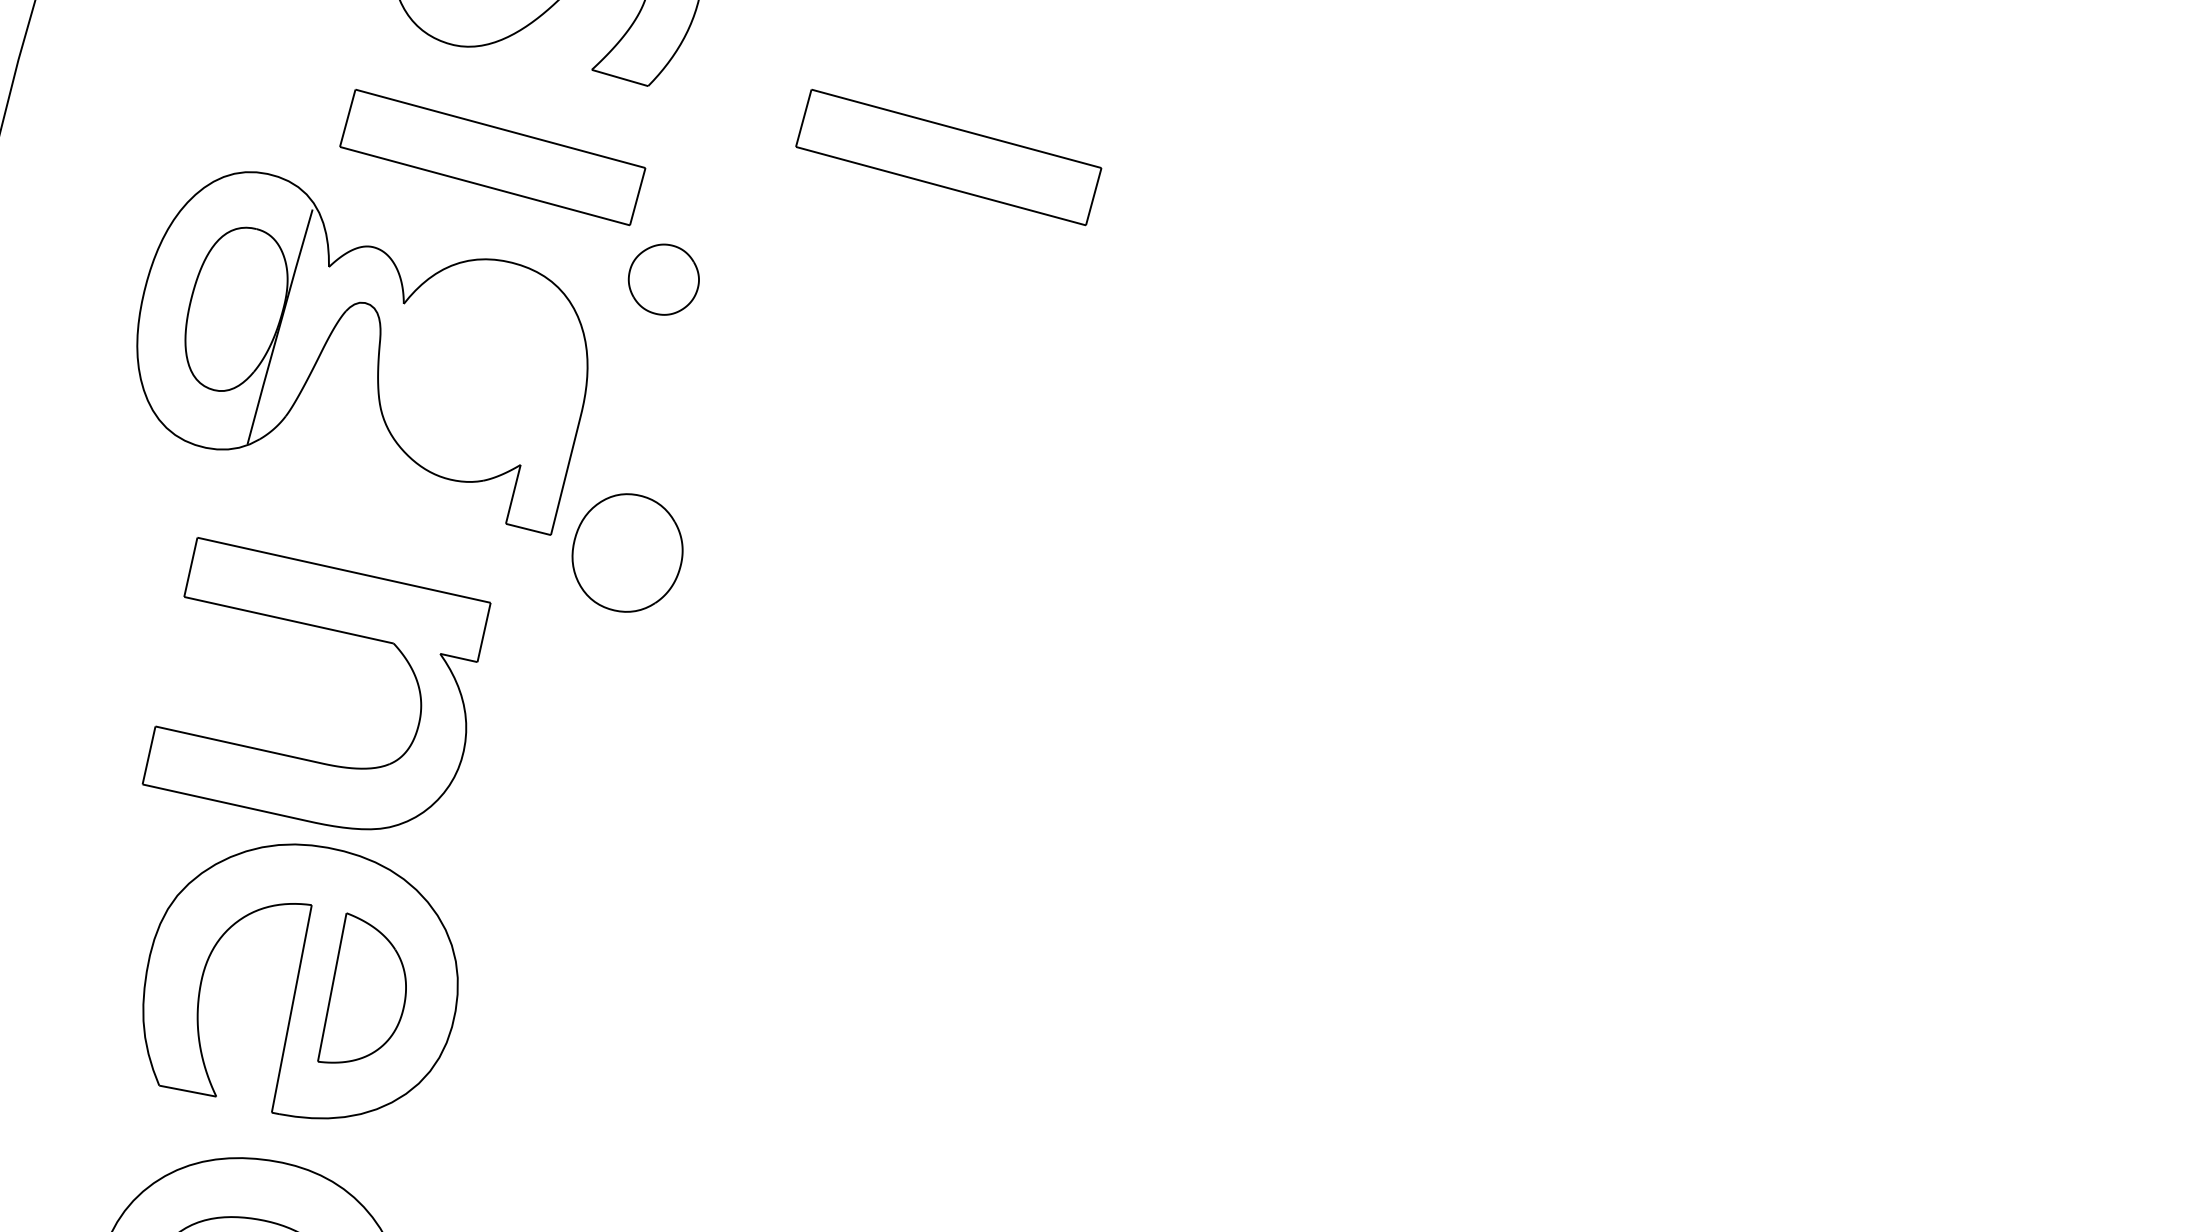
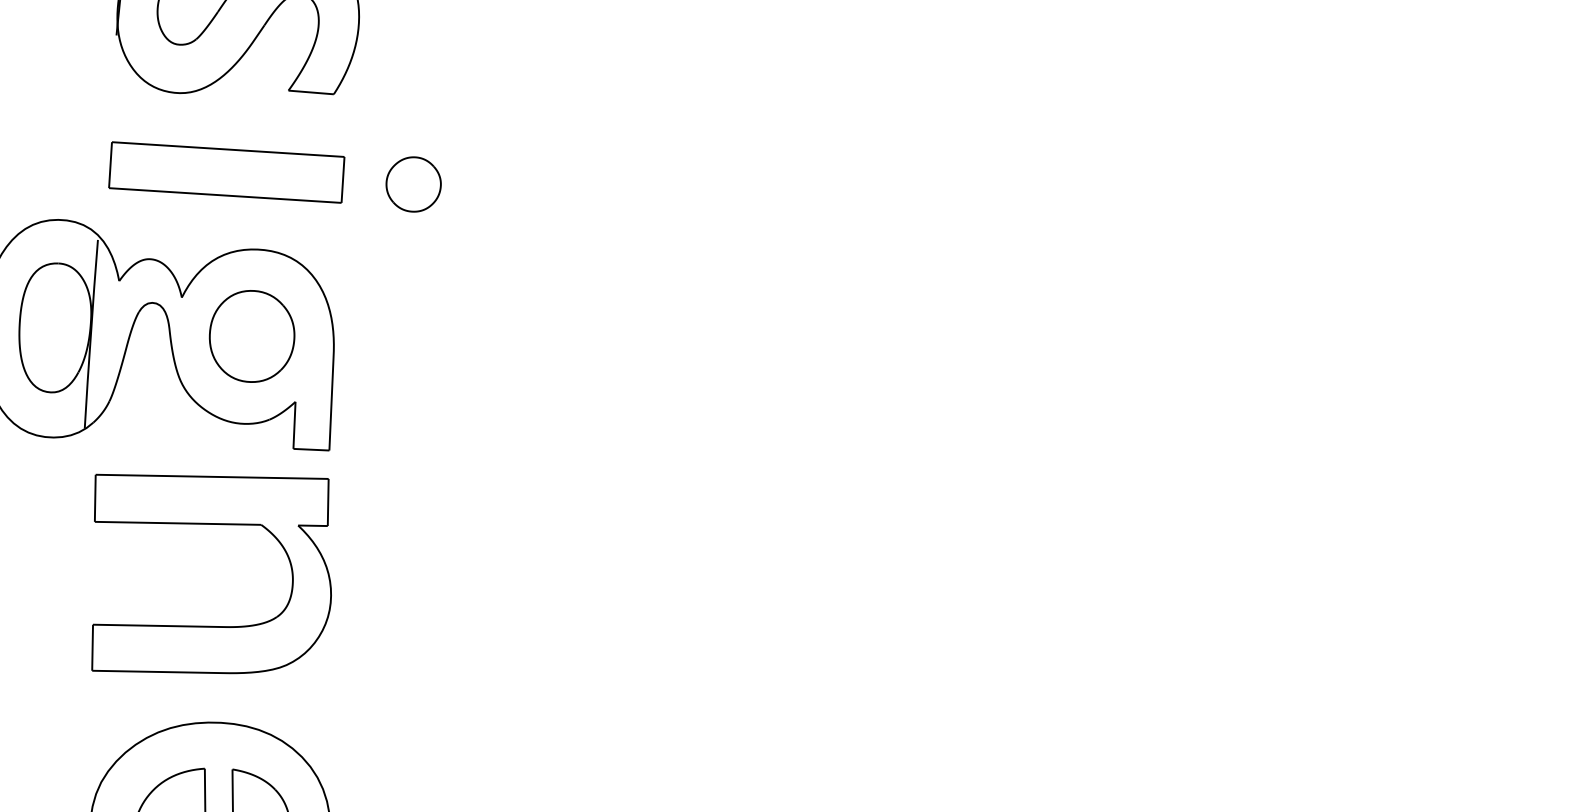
part: (948, 157) -> (573, 102), removed
part: (663, 279) -> (413, 184), moved
part: (627, 552) -> (251, 336), moved
part: (329, 630) -> (210, 524), moved

